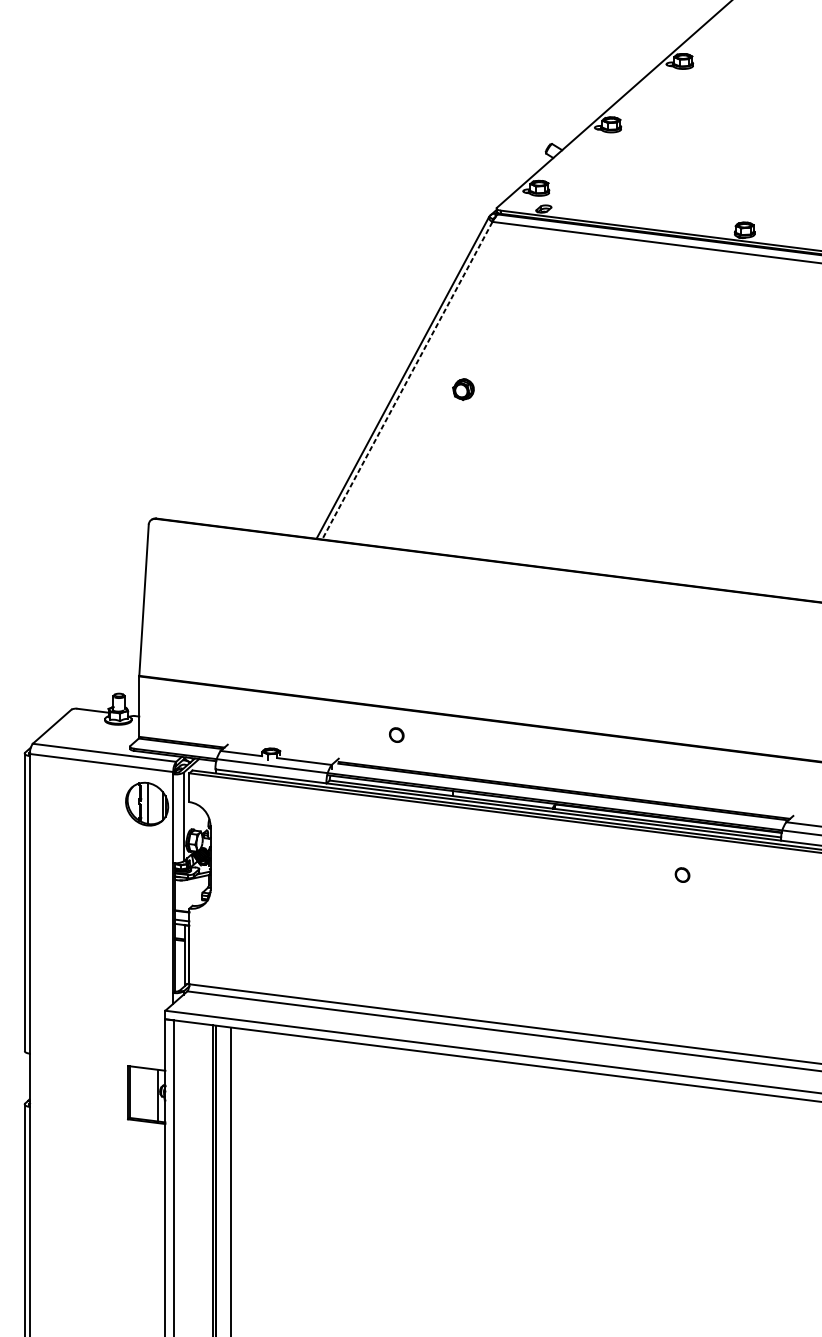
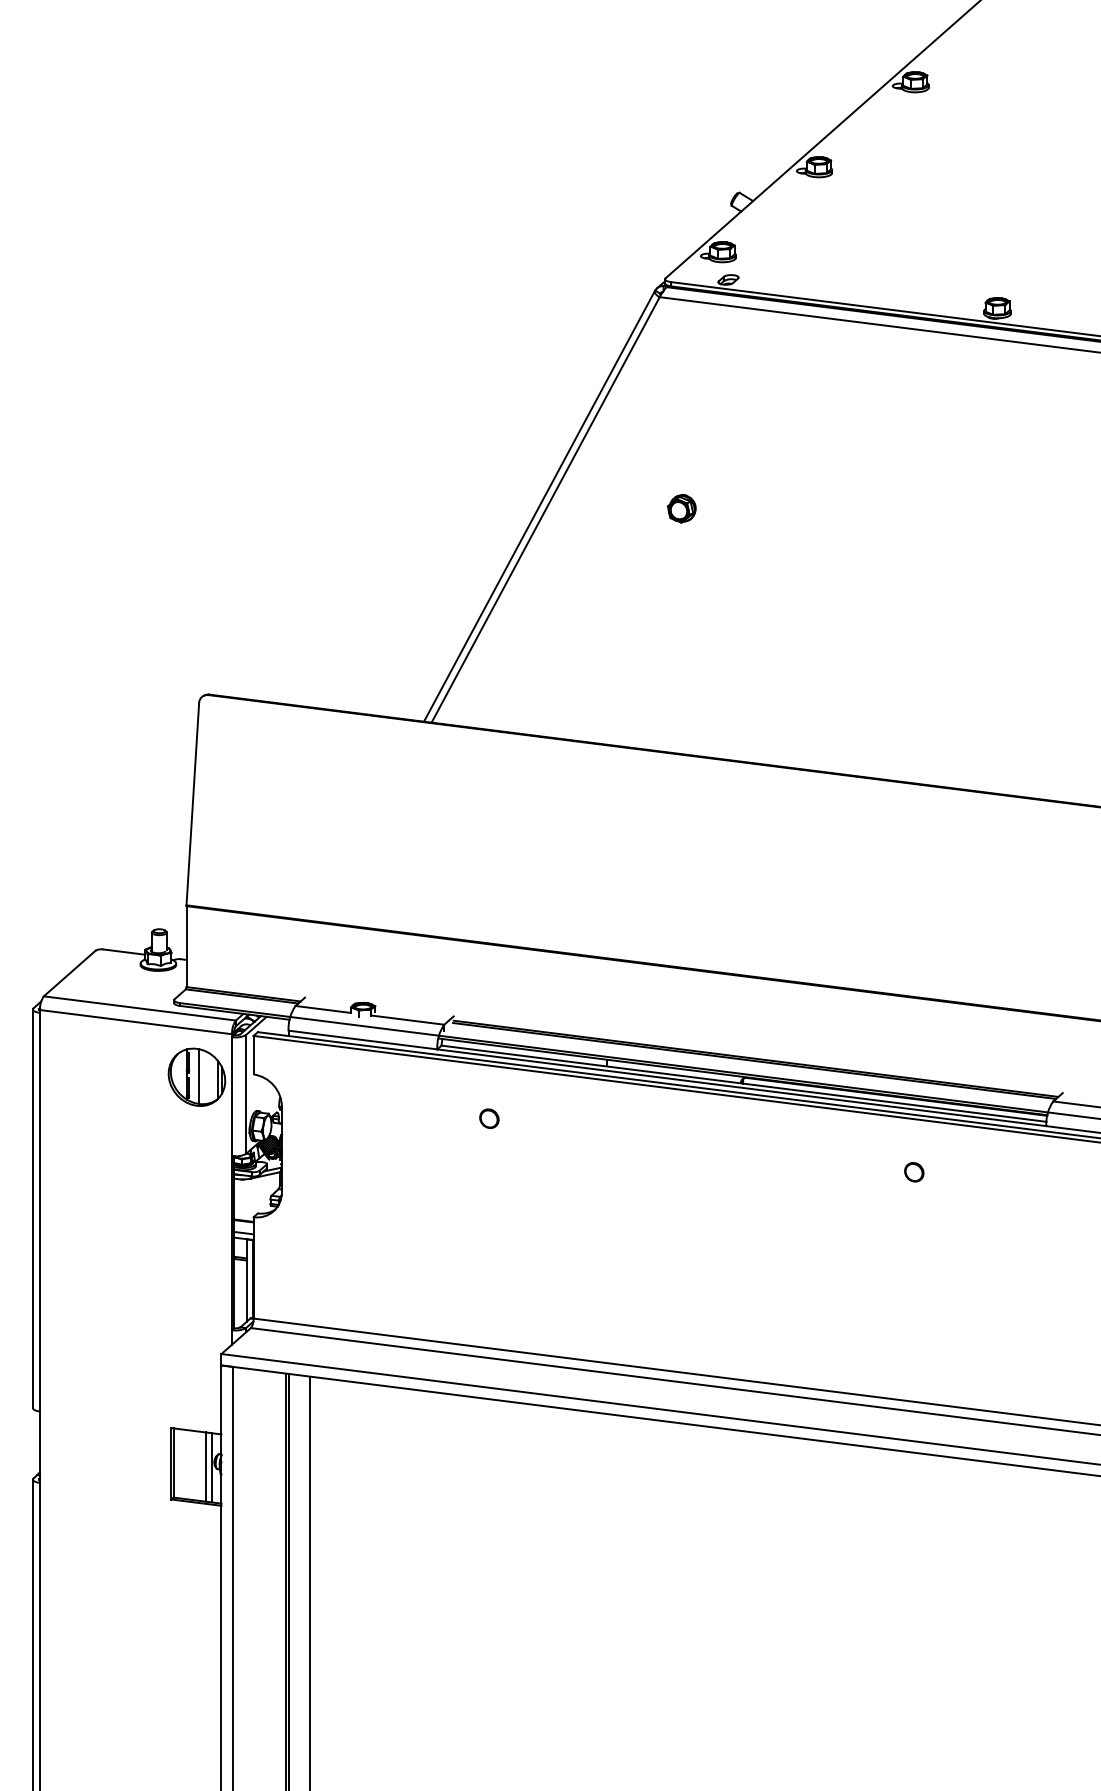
line: (407, 381) -> (545, 510), dashed -> solid
part: (463, 389) -> (681, 508), moved
part: (396, 734) -> (489, 1118), moved
line: (154, 1094) -> (206, 1466), added

